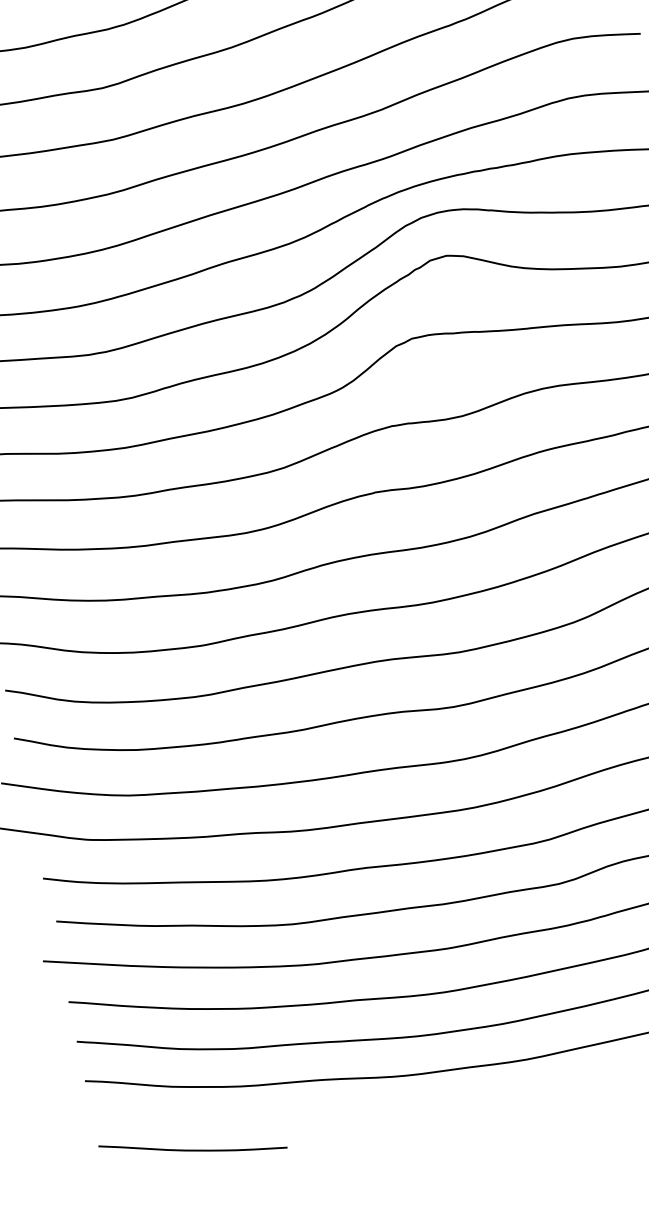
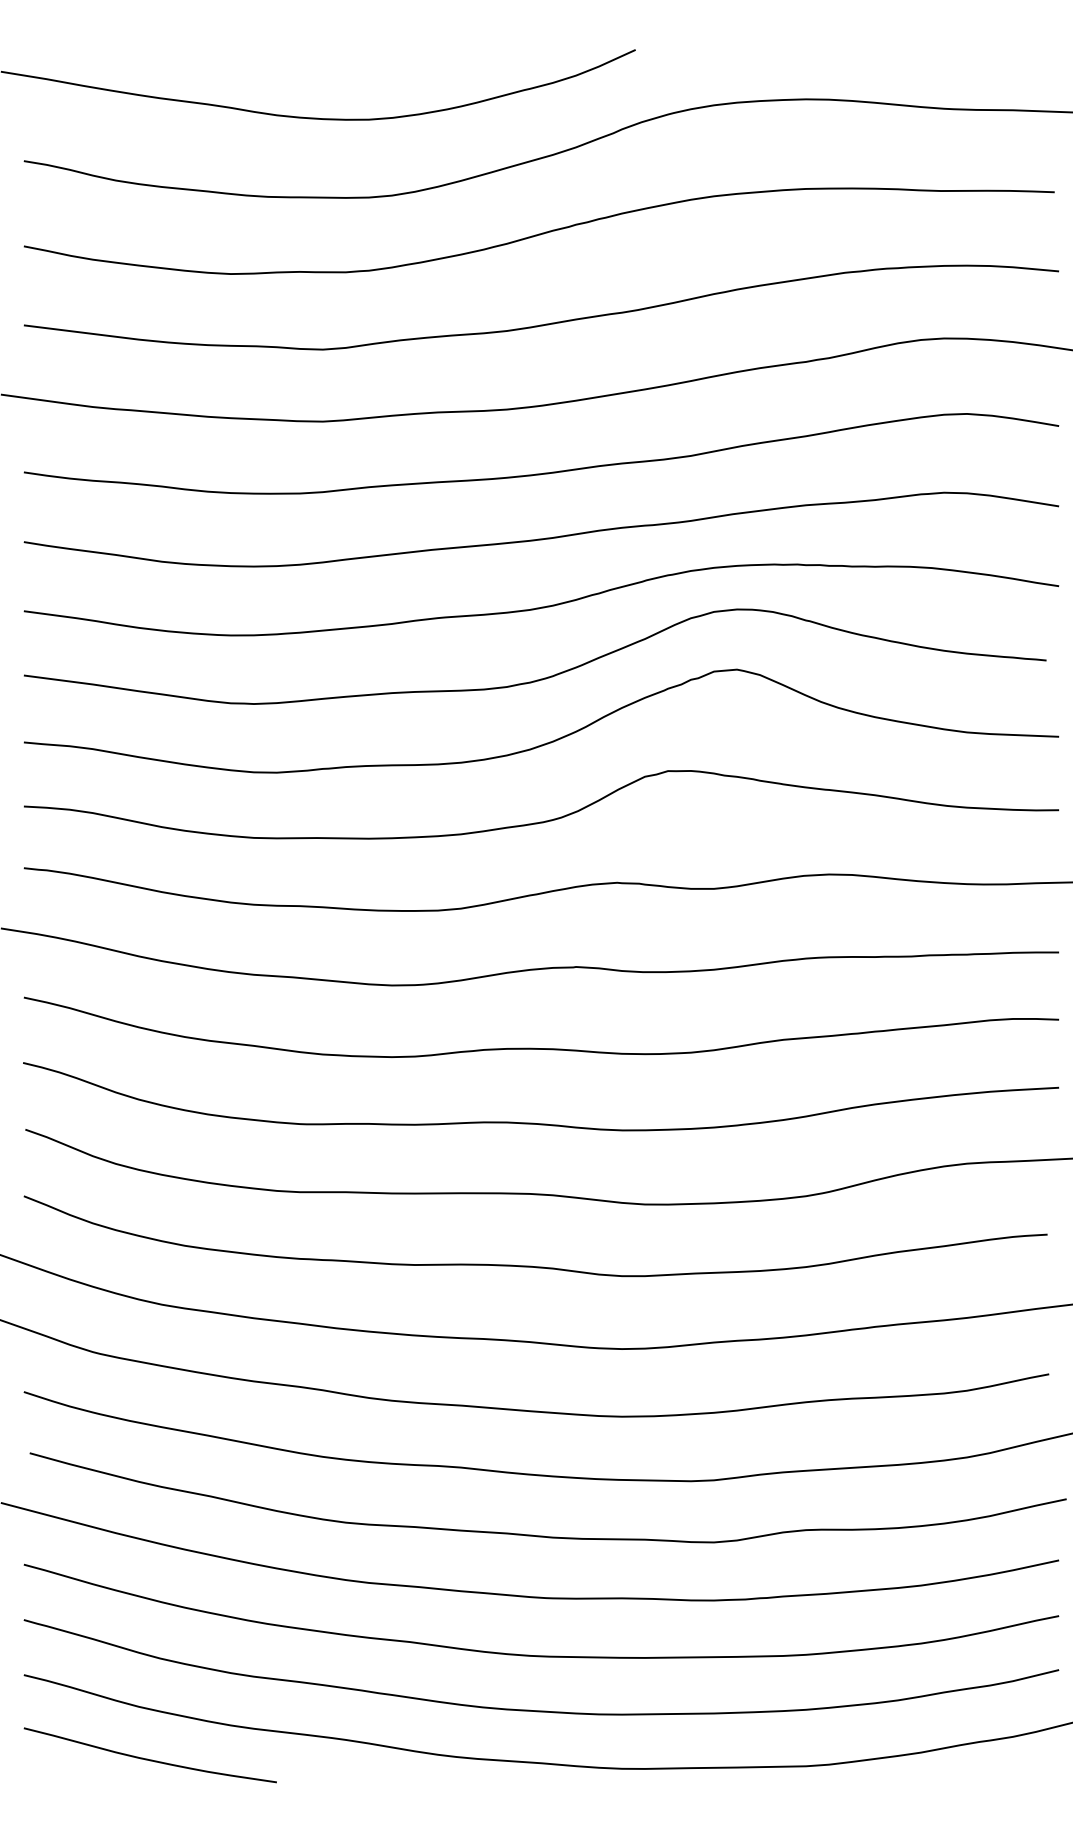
curve: (191, 1149) -> (147, 1758), moved

